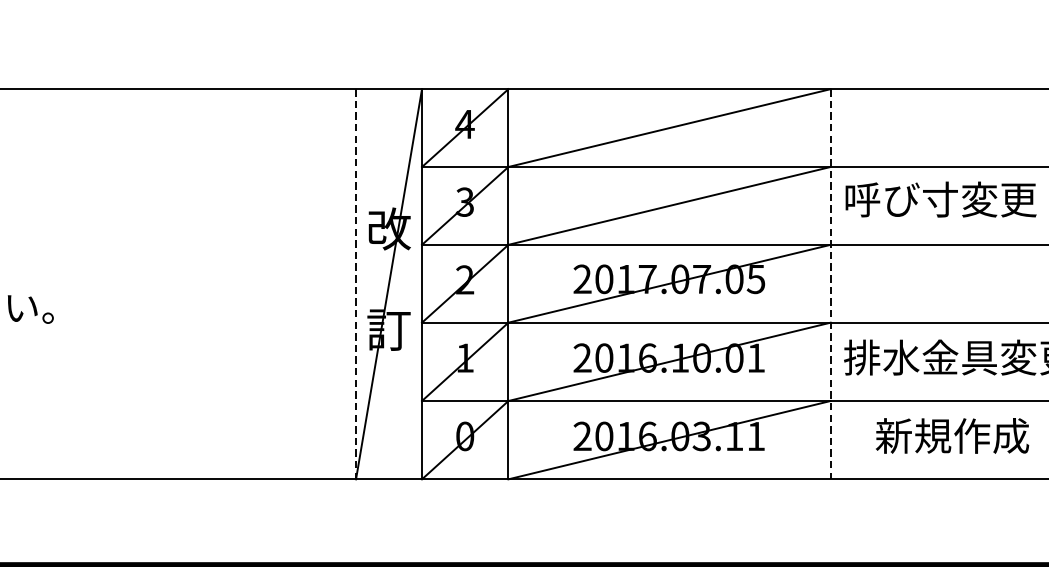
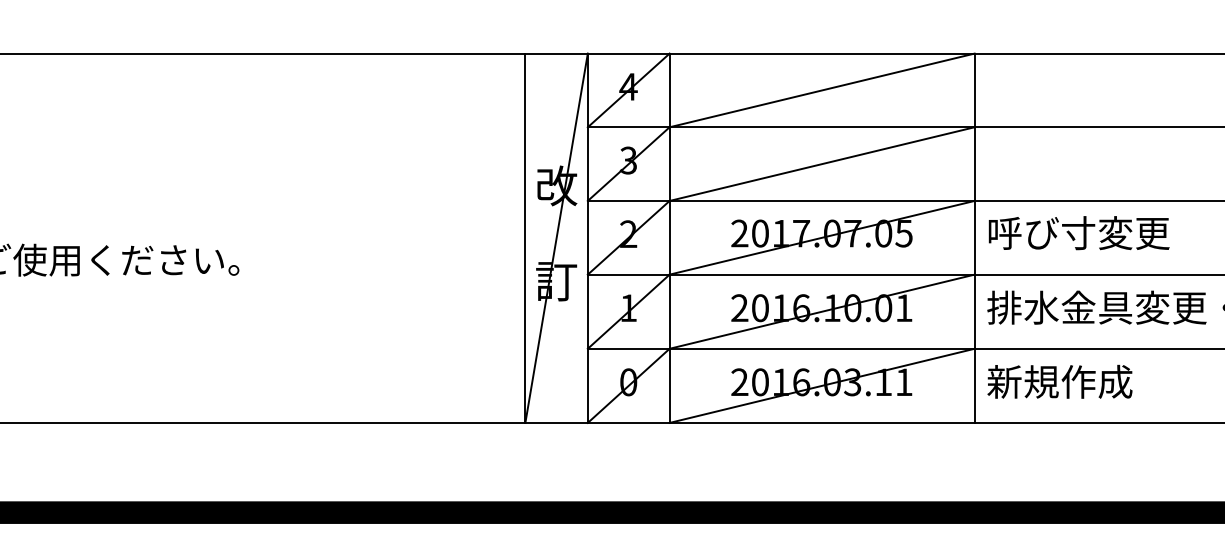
text: (940, 199) -> (1078, 233), moved
line: (356, 284) -> (525, 238), dashed -> solid
line: (830, 284) -> (974, 238), dashed -> solid
text: (951, 435) -> (1059, 381), moved

